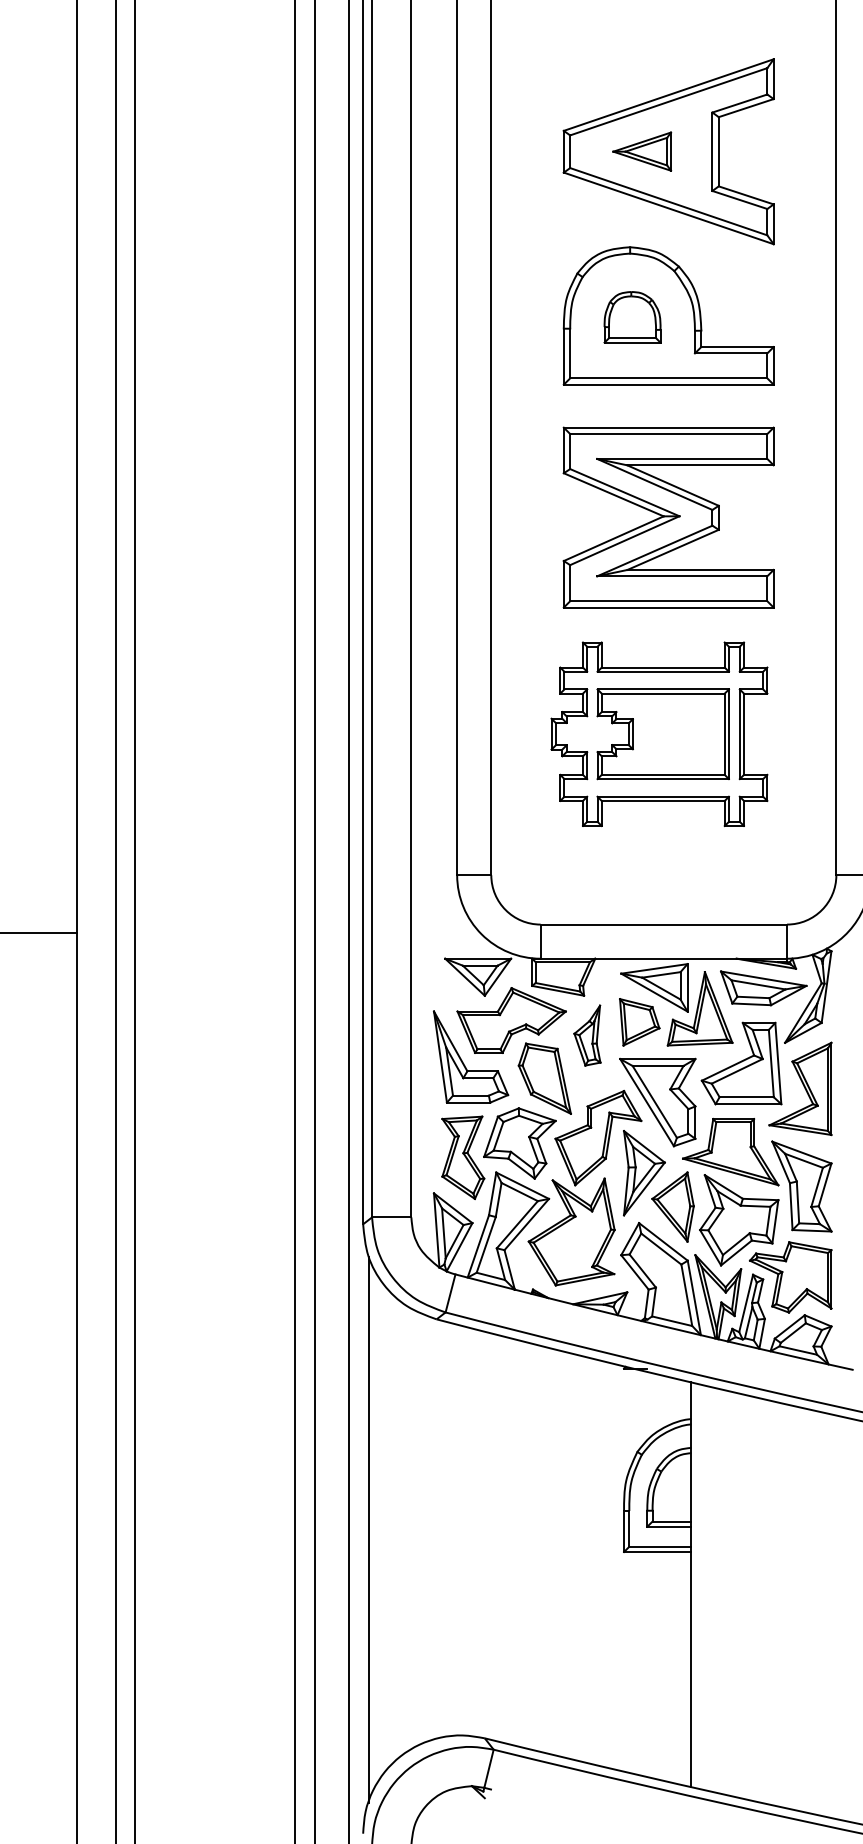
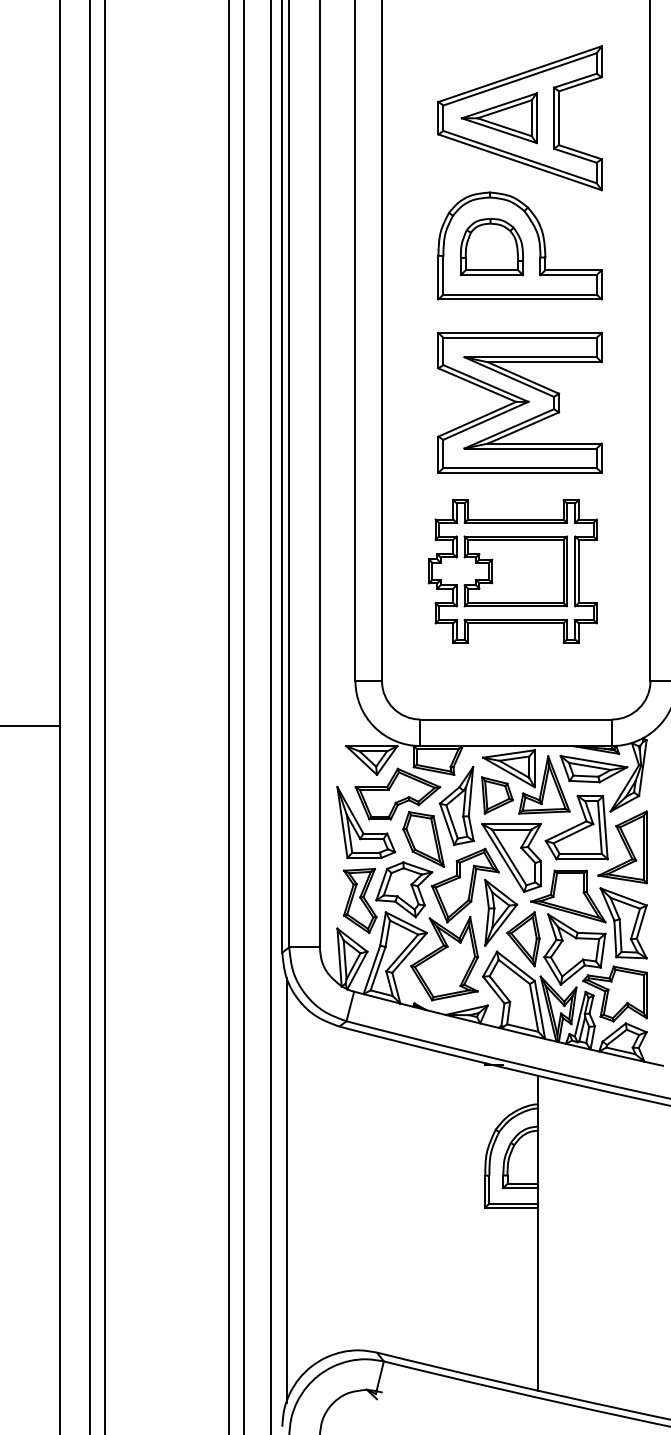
part: (642, 151) -> (499, 118), size x1.67
part: (632, 317) -> (491, 247), size x1.43
part: (587, 1035) -> (456, 805), size x1.67

